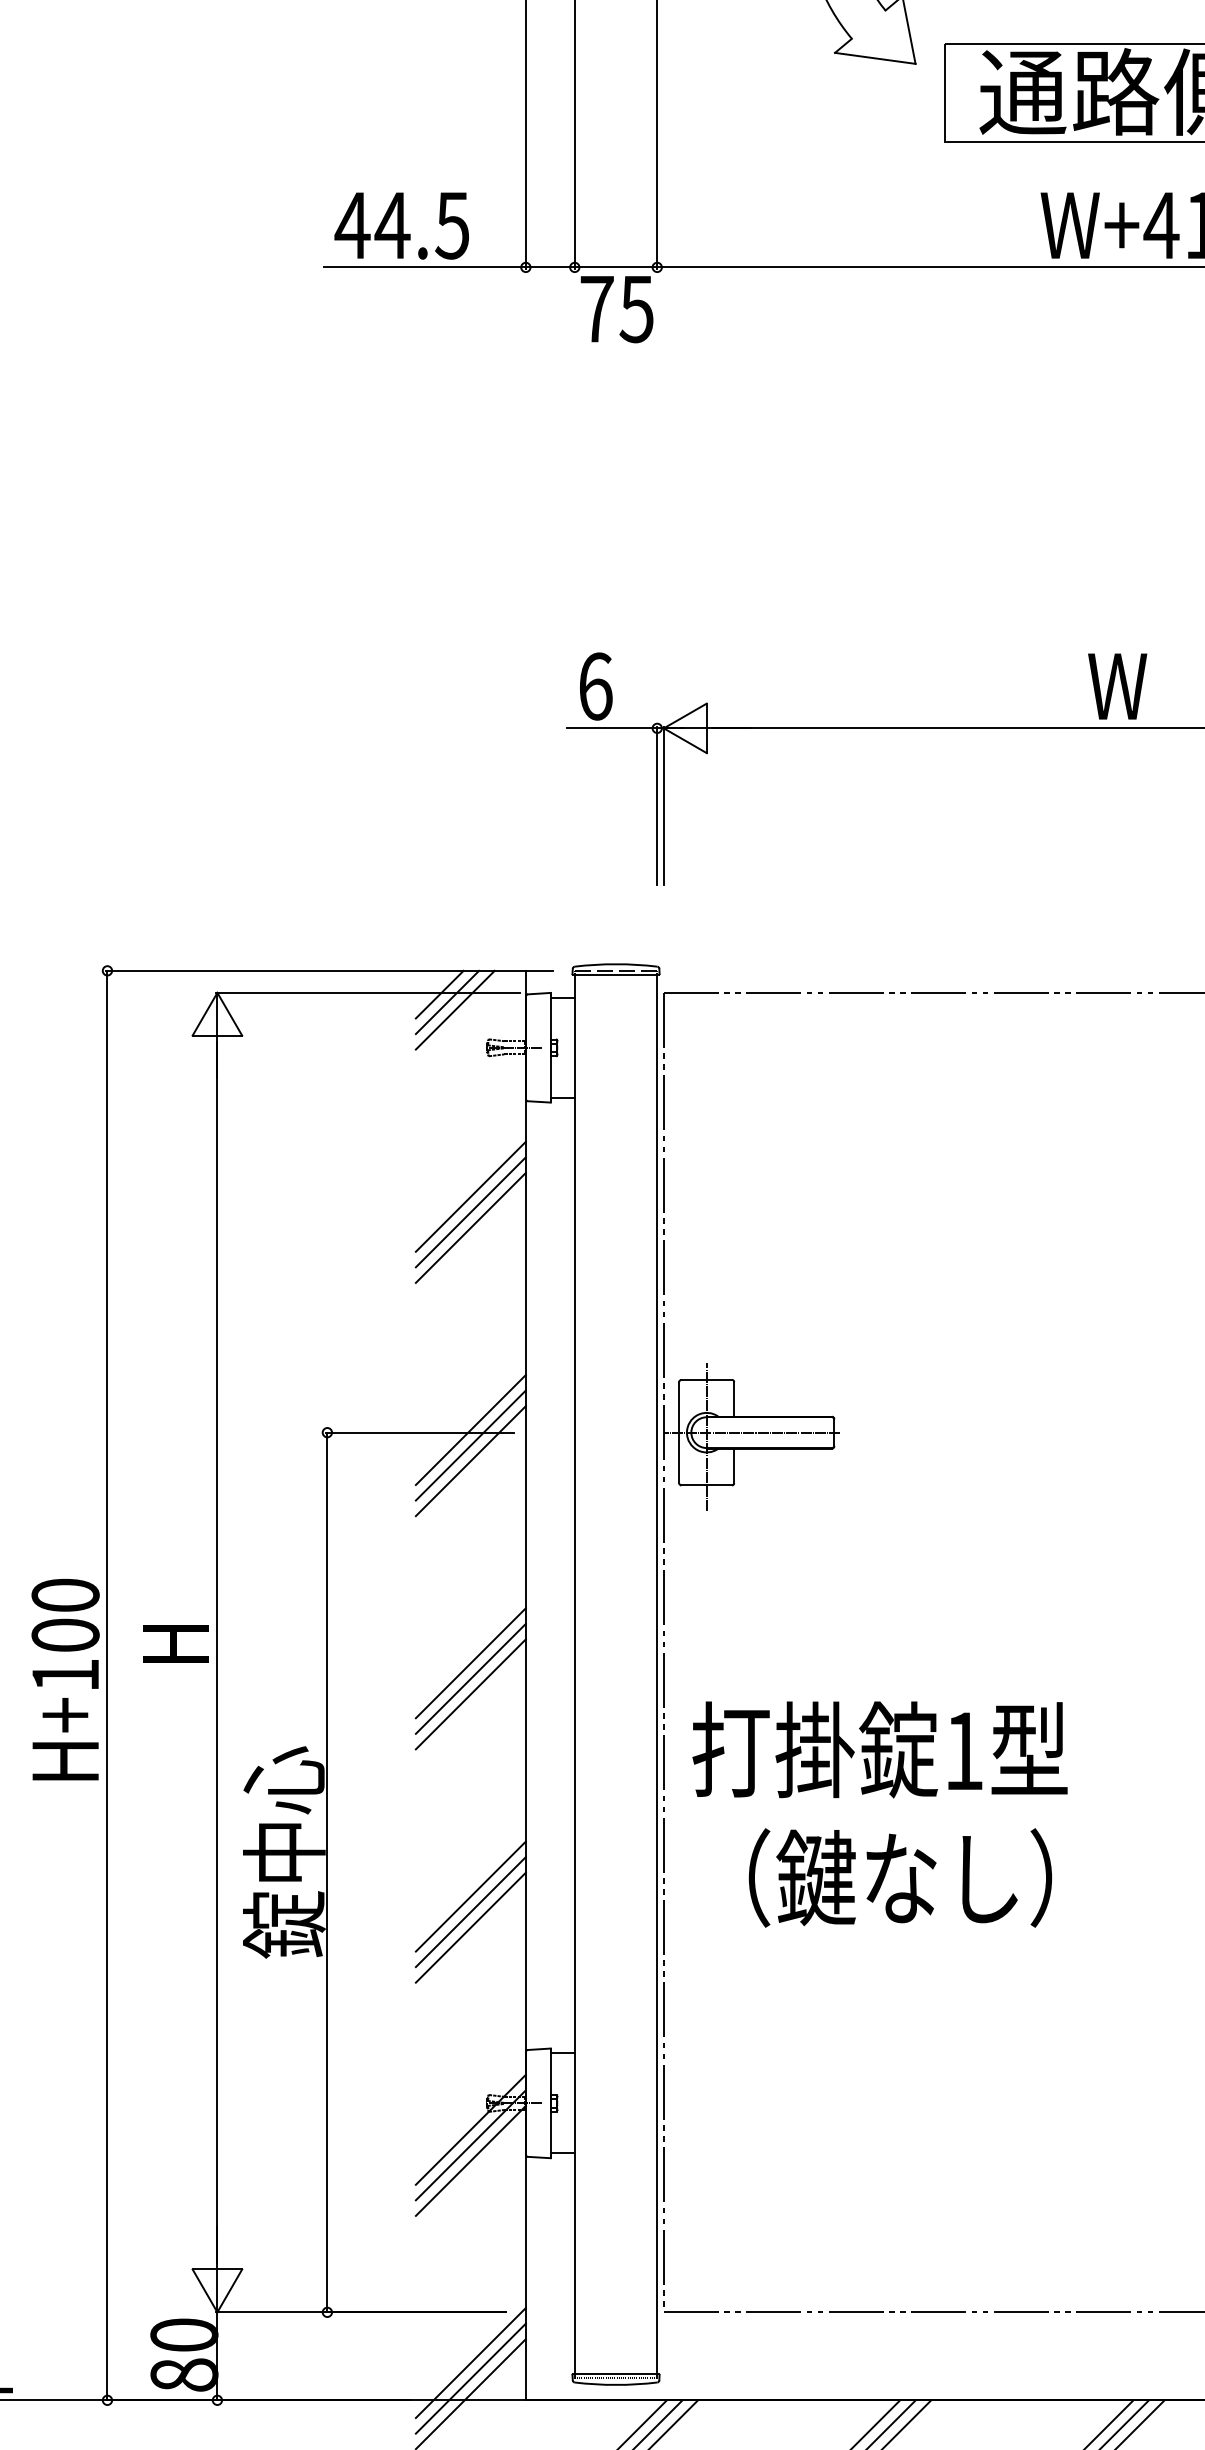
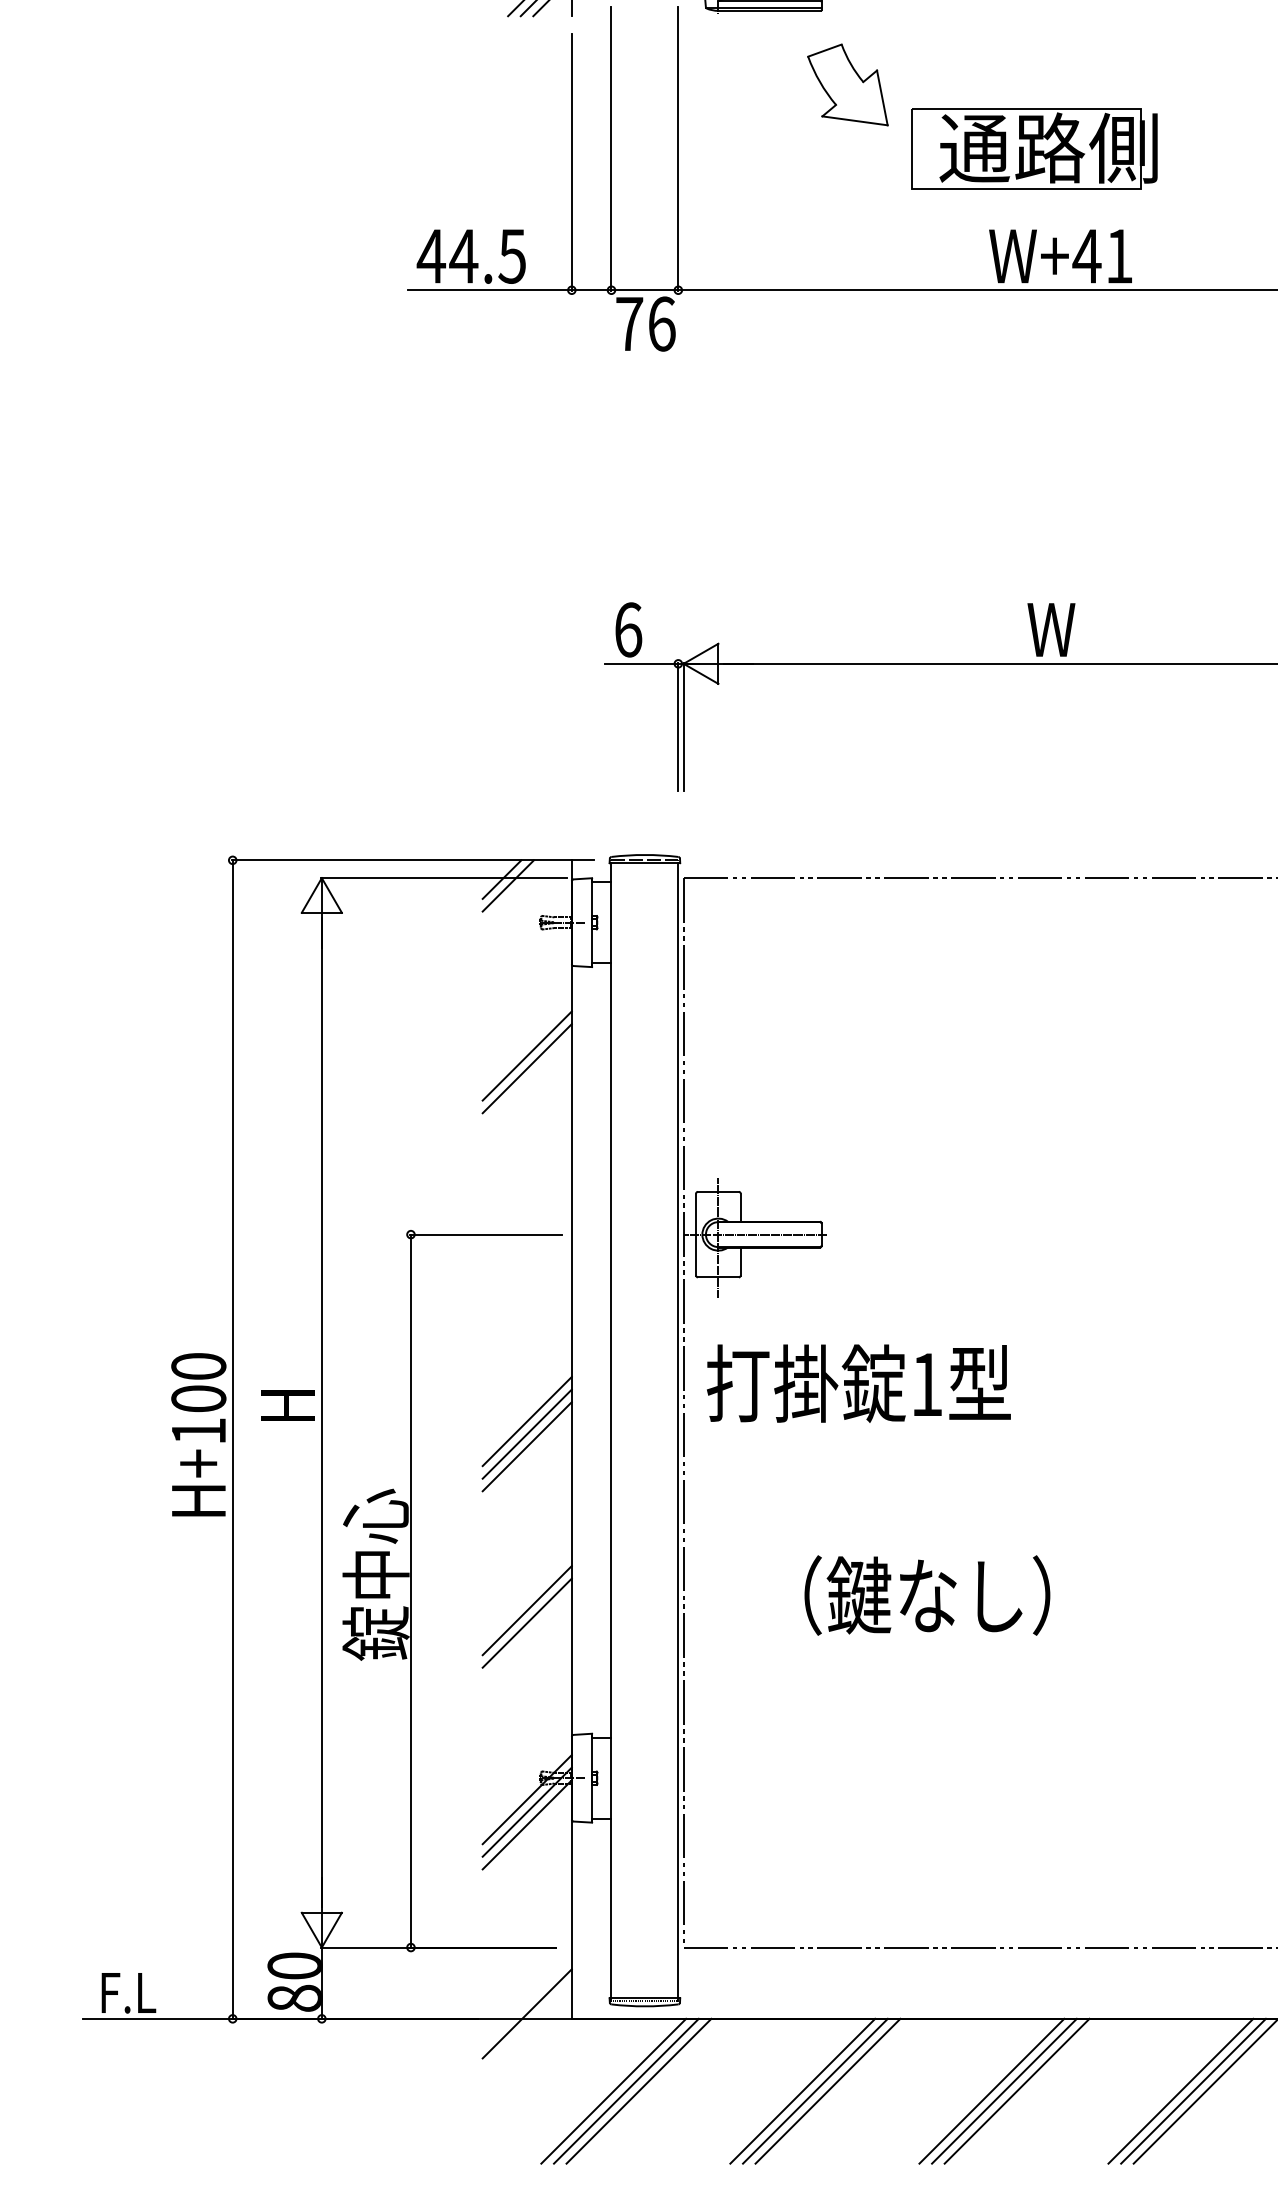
text: (636, 308) -> (661, 323), 75 -> 76
line: (455, 1010) -> (514, 892), removed
line: (469, 1196) -> (526, 1043), removed
line: (469, 1430) -> (526, 1232), removed
line: (469, 1444) -> (526, 1244), removed
line: (469, 1460) -> (526, 1257), removed
text: (879, 1749) -> (858, 1383), moved
text: (900, 1877) -> (927, 1595), moved
line: (469, 1927) -> (526, 1635), removed
line: (469, 2362) -> (526, 1988), removed
line: (469, 2377) -> (526, 2000), removed

